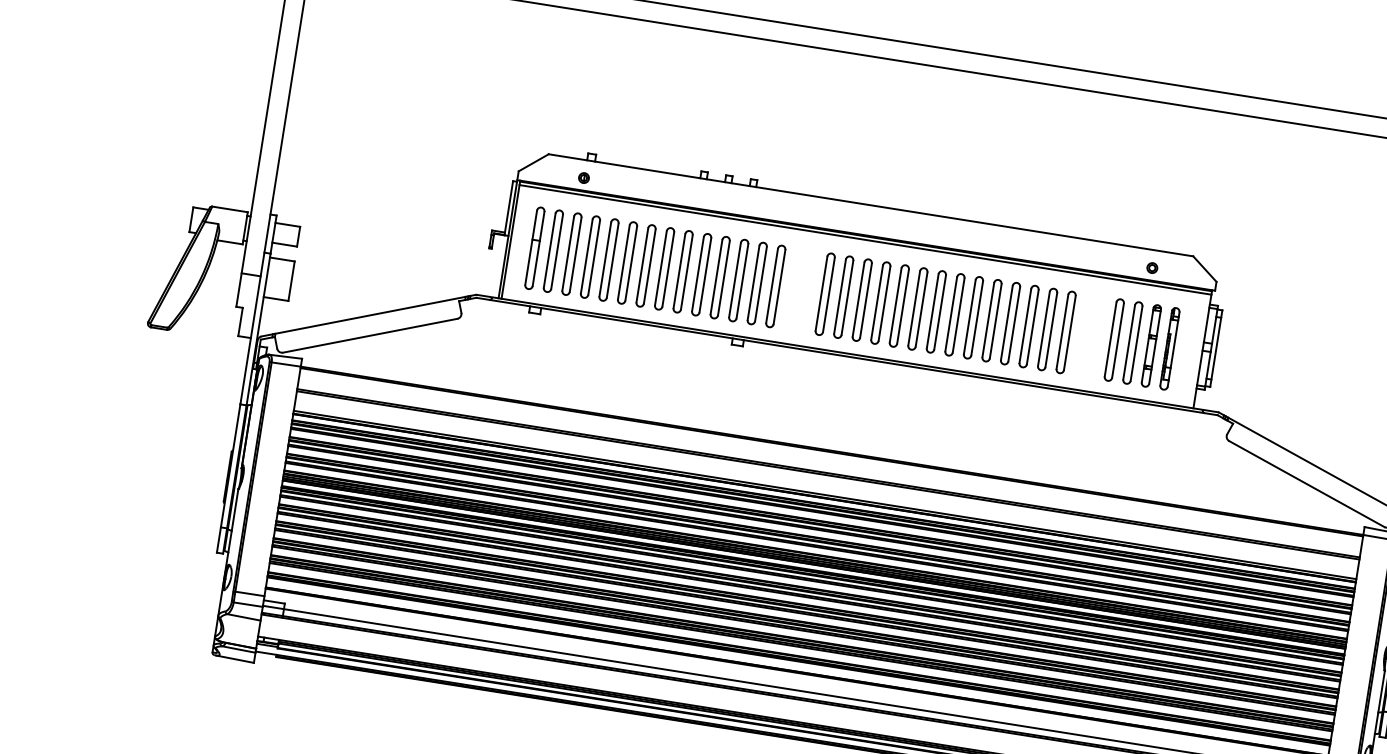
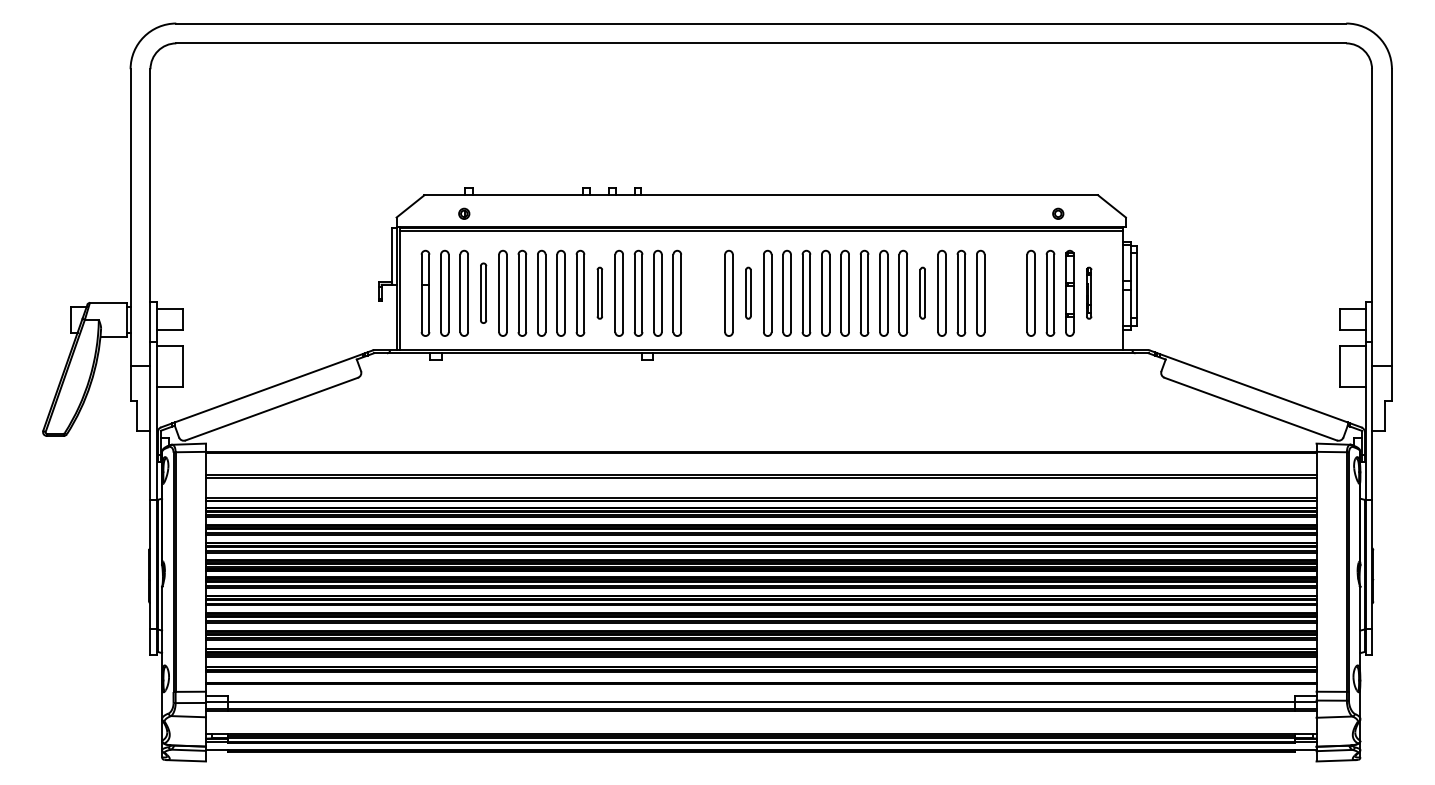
part: (590, 256) -> (483, 292), size x0.7
part: (701, 273) -> (599, 292), size x0.6
part: (844, 296) -> (748, 292), size x0.6
part: (1010, 322) -> (922, 292), size x0.6
part: (1169, 347) -> (1088, 292), size x0.6

